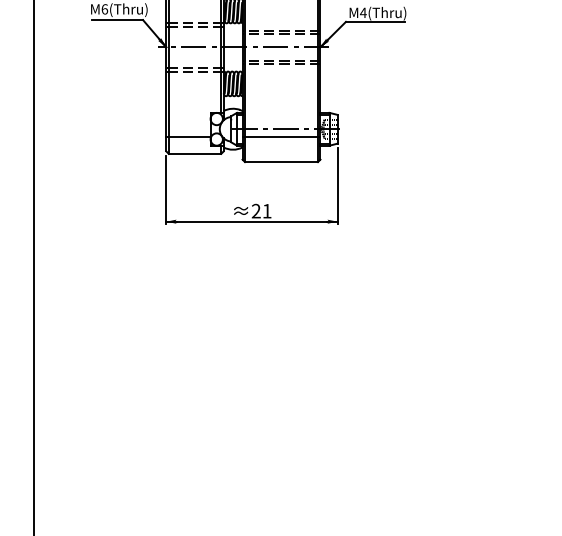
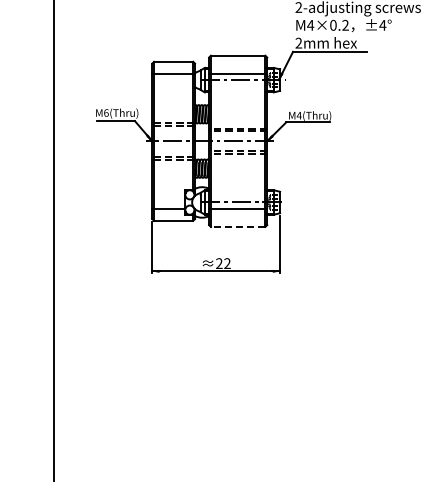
line: (280, 161) -> (237, 226), solid -> dashed
text: (267, 211) -> (227, 263), 21 -> 22

